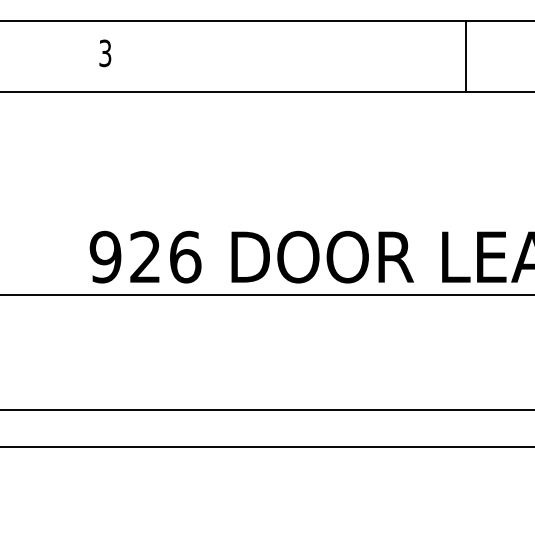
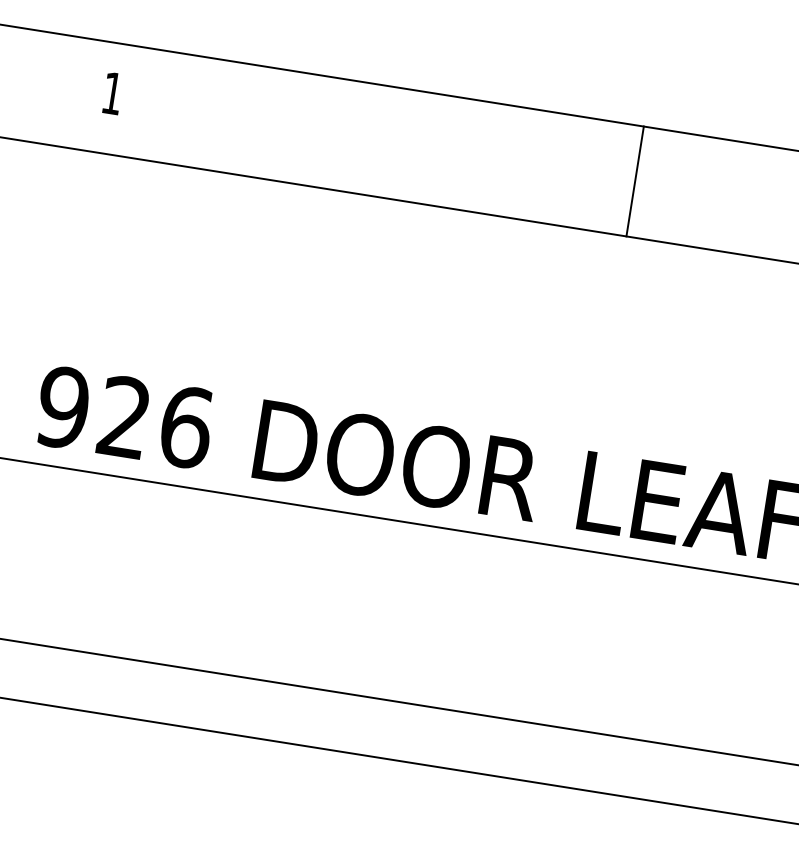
text: (105, 53) -> (112, 93), 3 -> 1
line: (465, 56) -> (634, 181), moved

